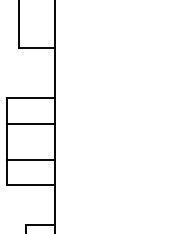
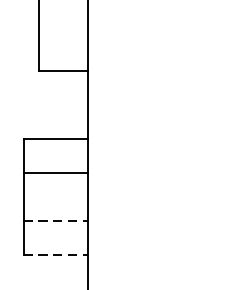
line: (31, 159) -> (56, 221), solid -> dashed
line: (31, 184) -> (56, 254), solid -> dashed

